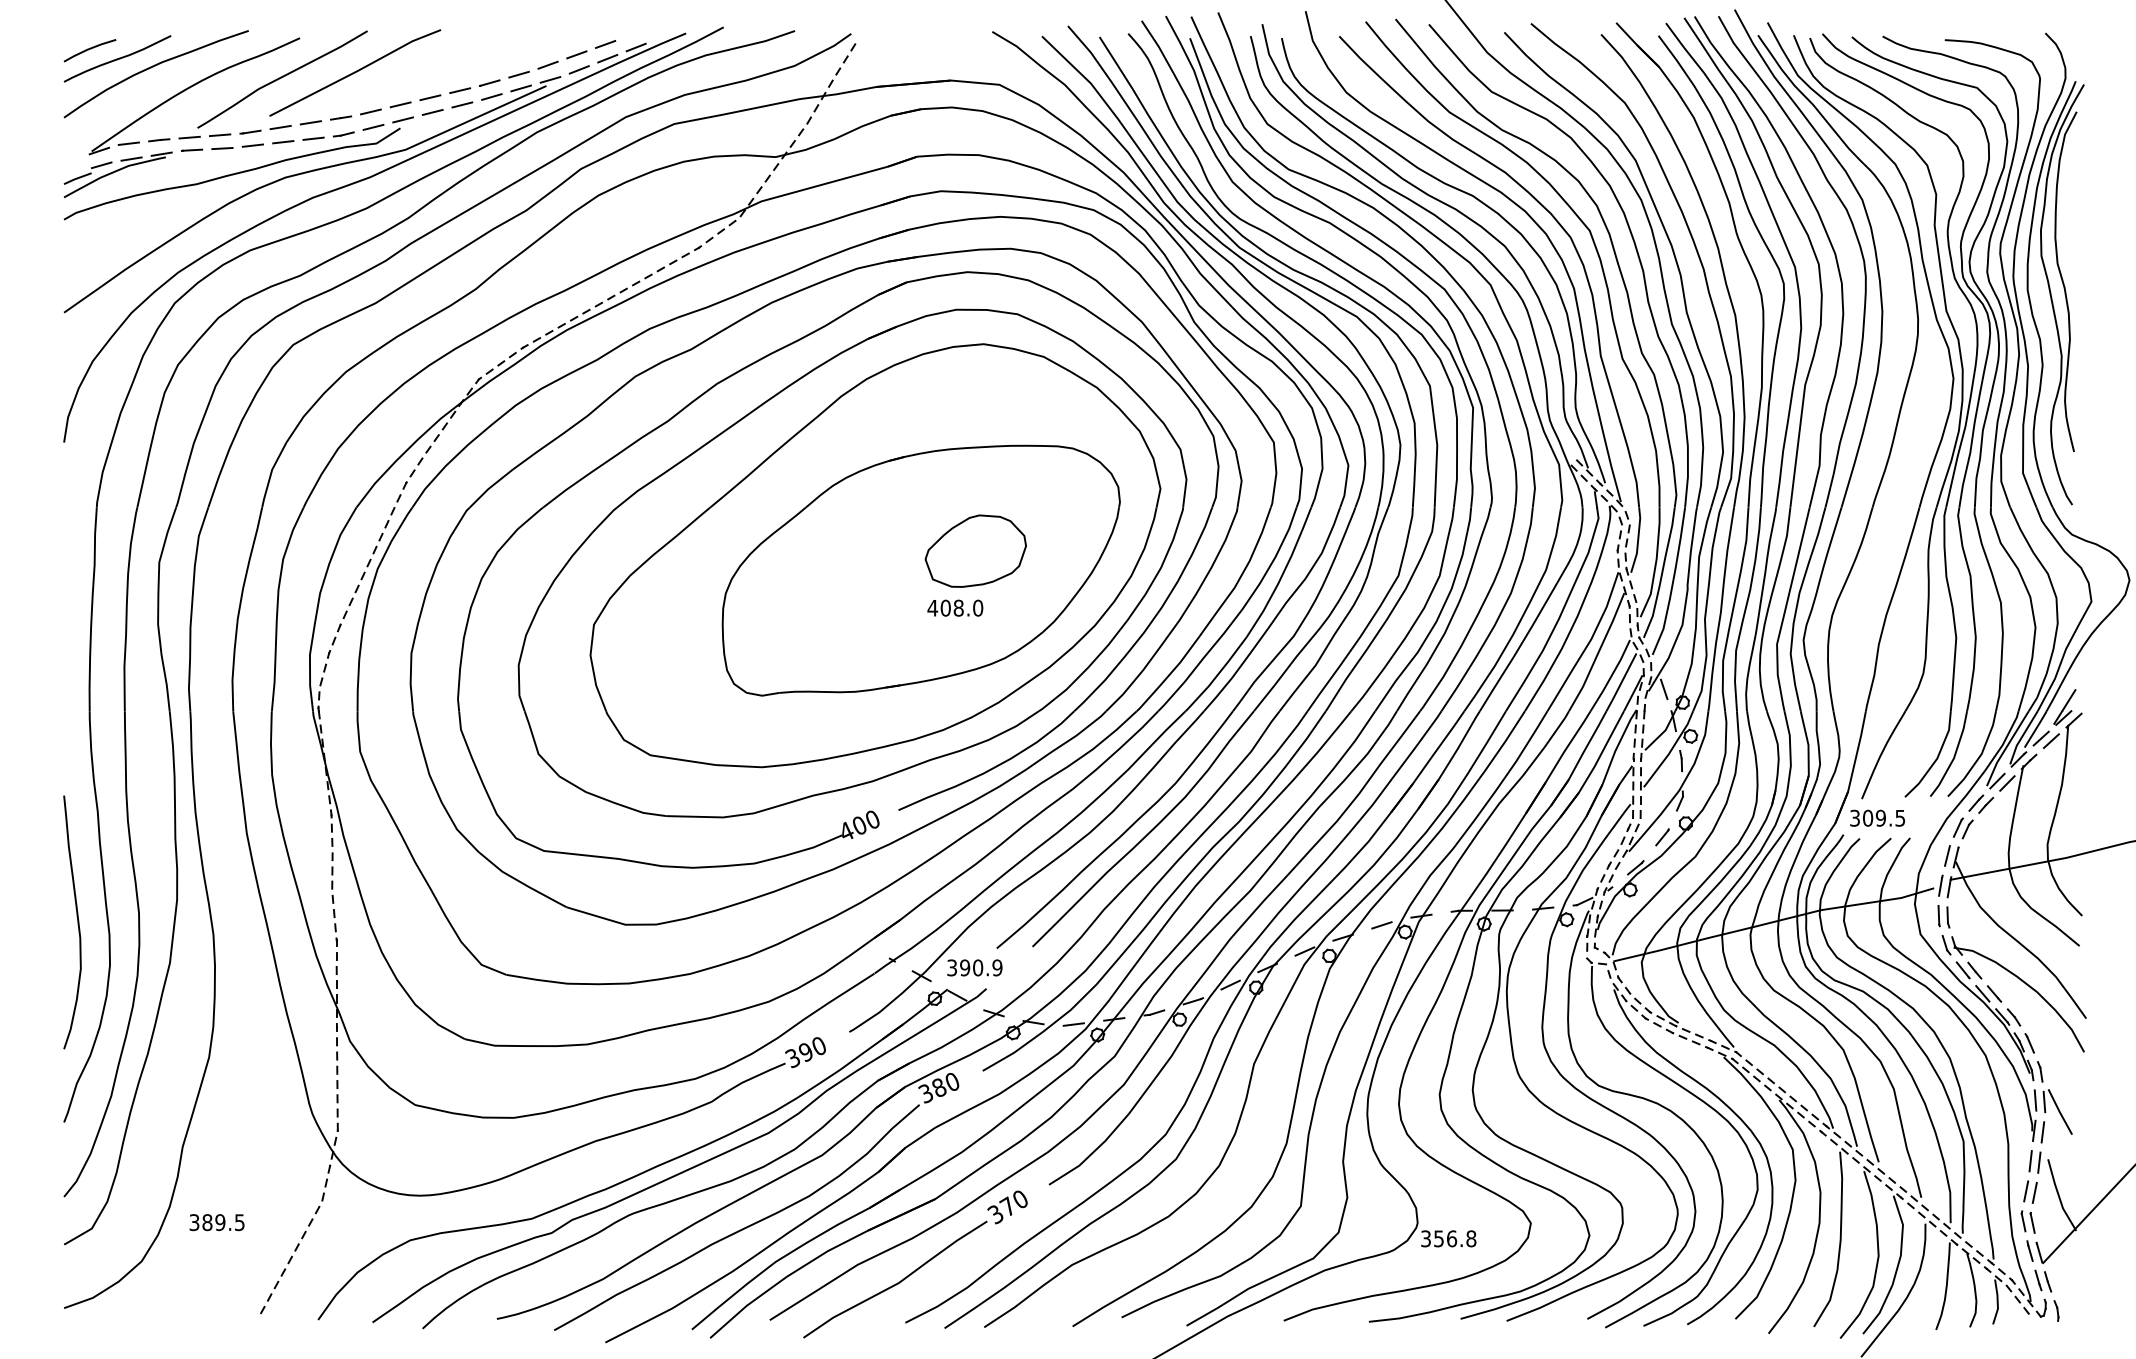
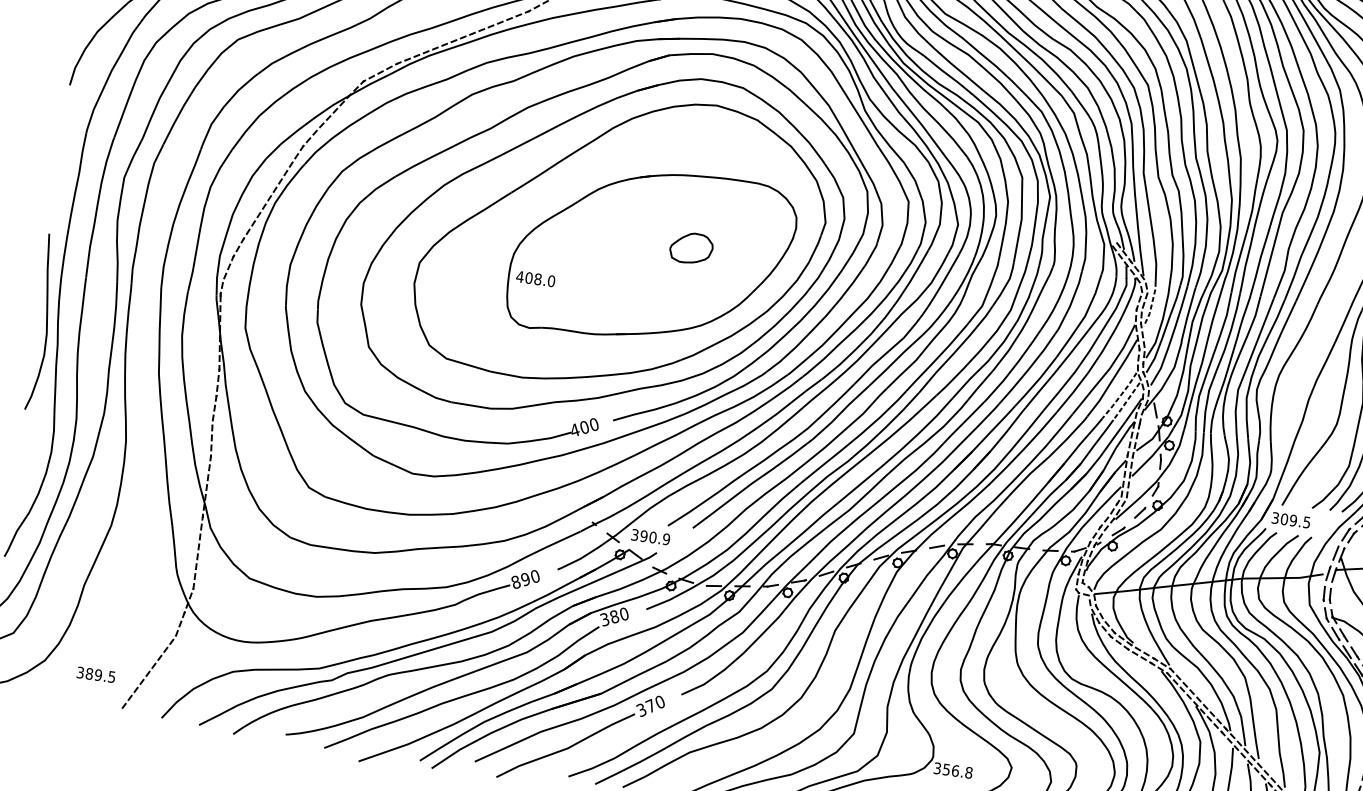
line: (1638, 540) -> (1152, 304), solid -> dashed
part: (975, 550) -> (691, 247), size x0.6
text: (955, 607) -> (535, 278), moved
line: (1611, 676) -> (1120, 396), solid -> dashed
line: (1621, 683) -> (1126, 402), solid -> dashed
curve: (77, 922) -> (46, 323), moved
text: (792, 1058) -> (515, 582), 390 -> 890
text: (216, 1222) -> (95, 674), moved

